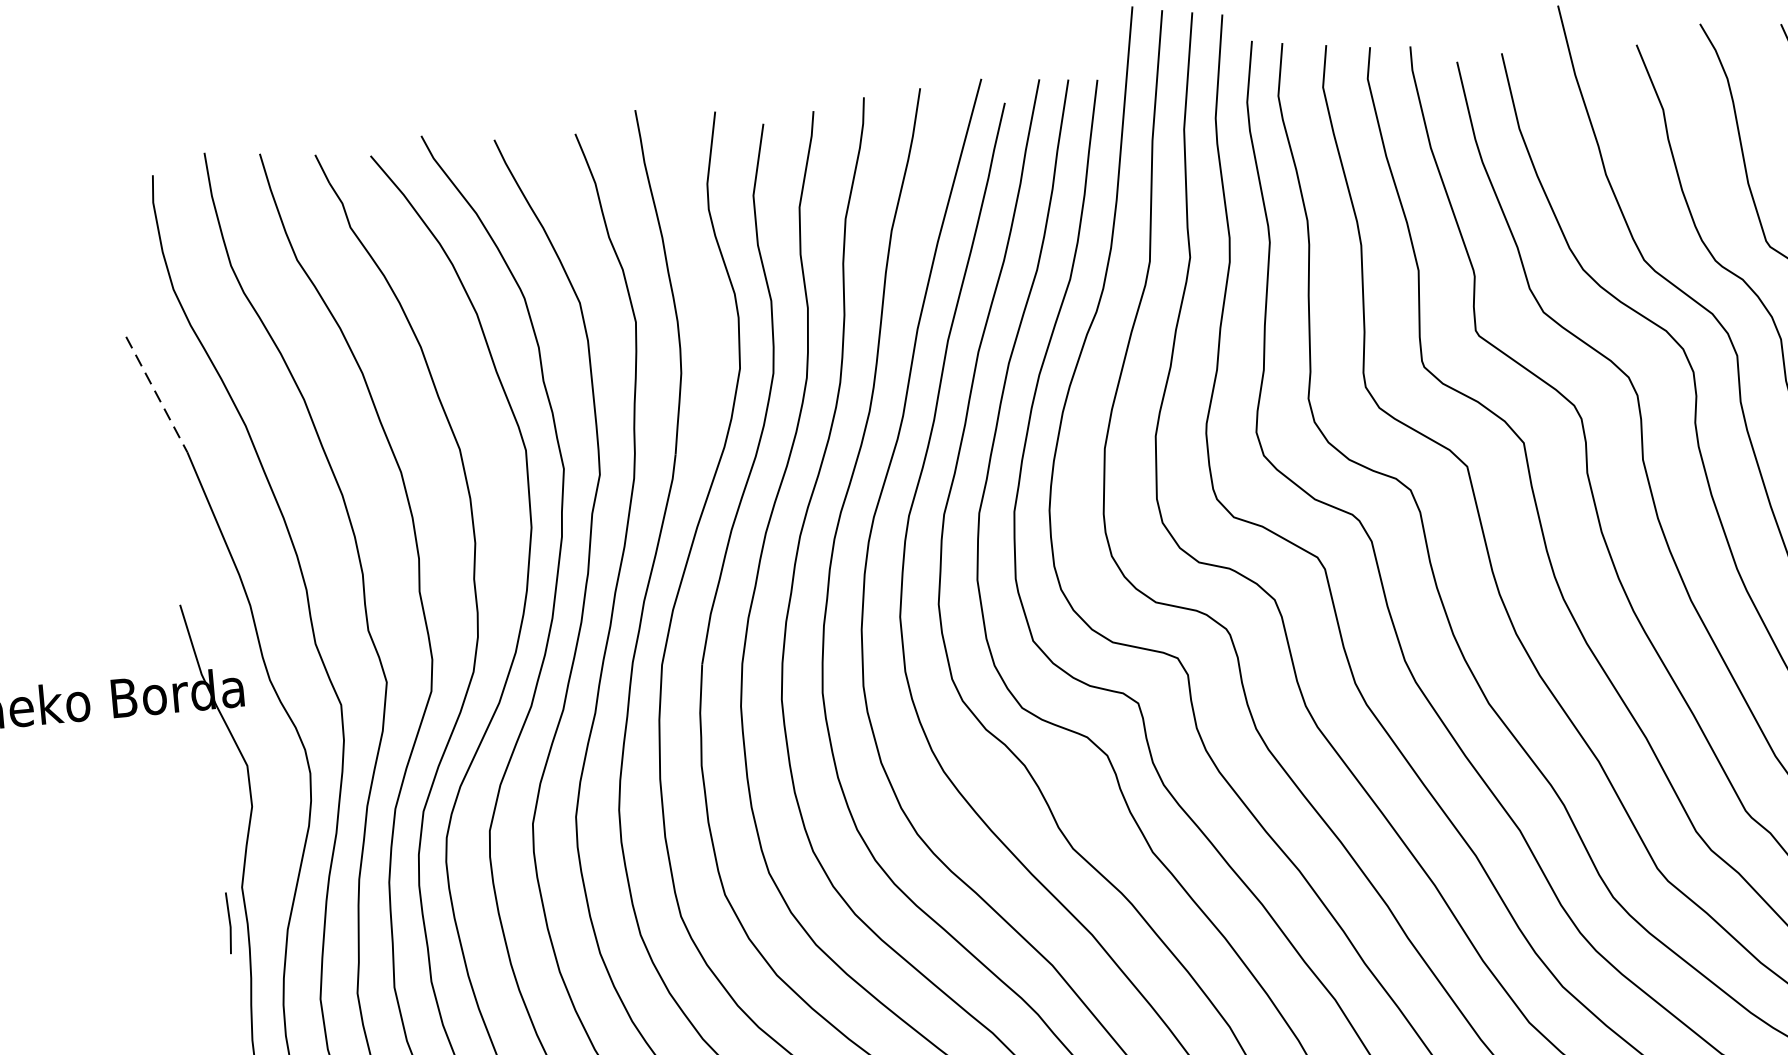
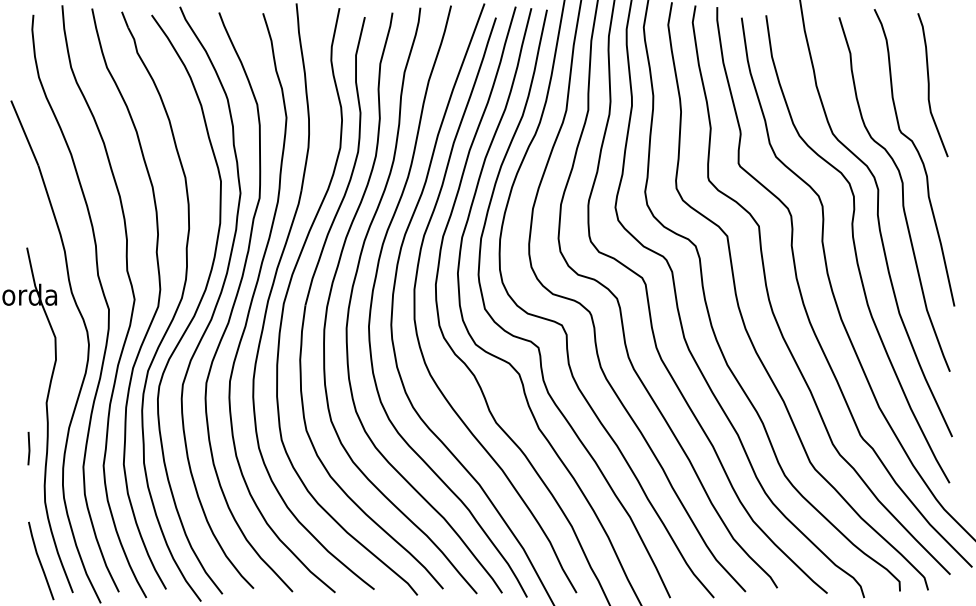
line: (158, 394) -> (25, 133), dashed -> solid
line: (228, 923) -> (28, 448), moved

